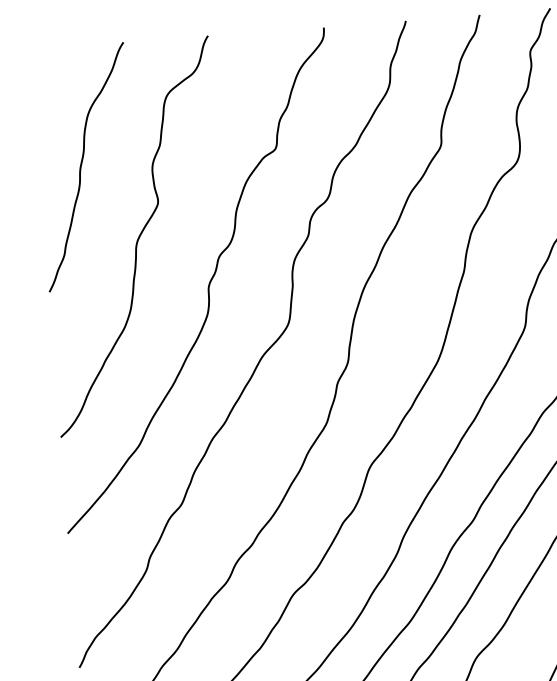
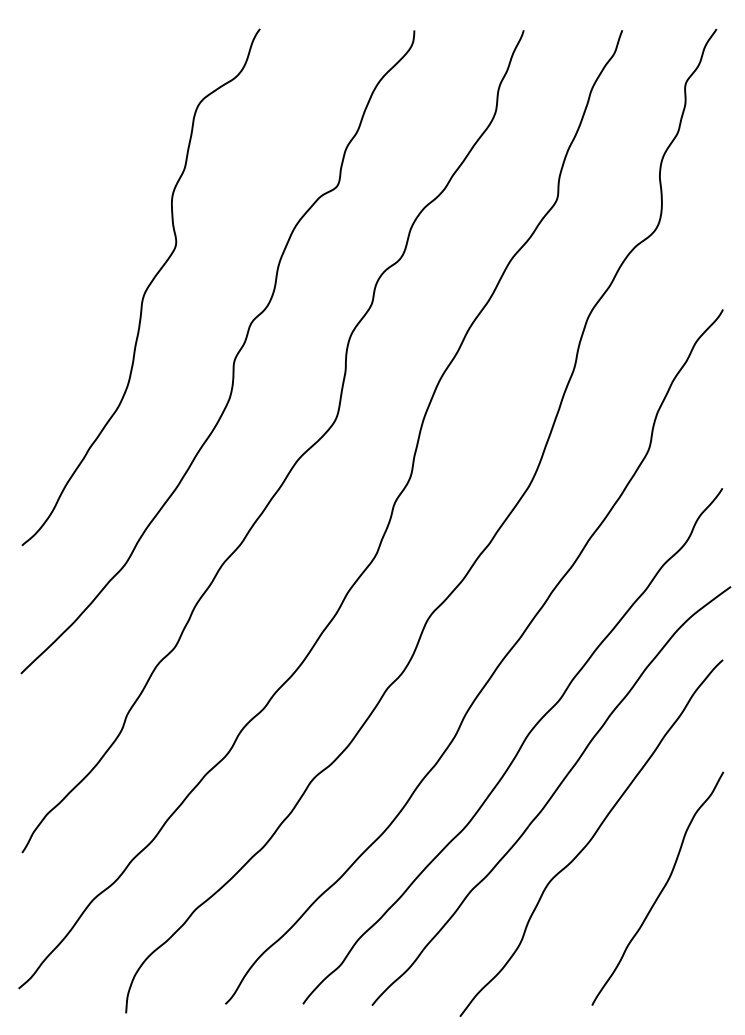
curve: (81, 167) -> (78, 189), removed

